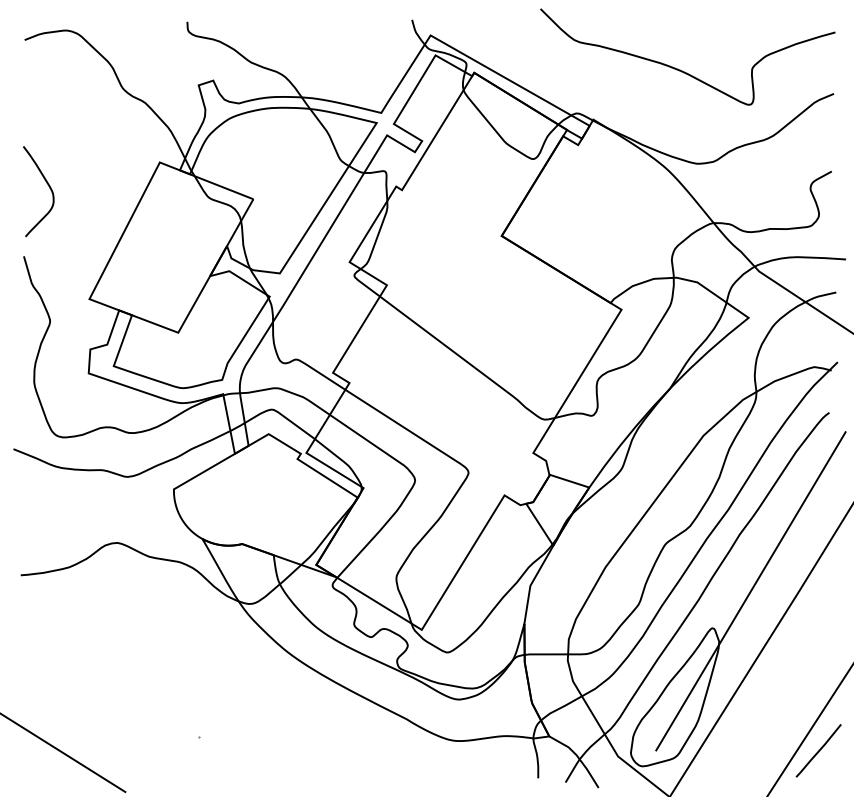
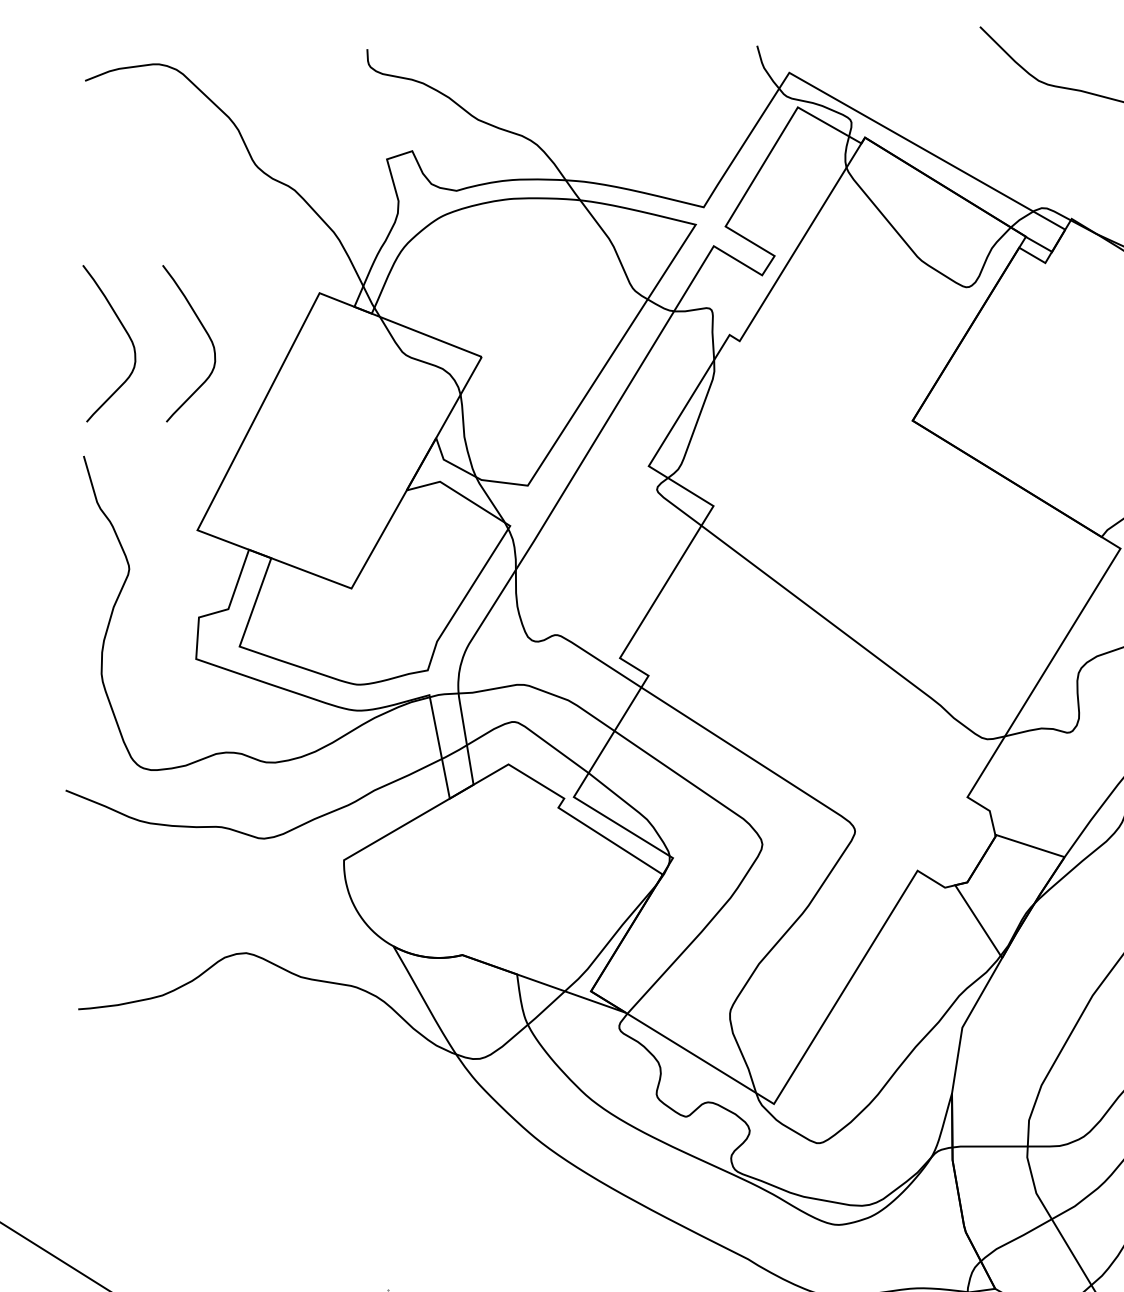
curve: (94, 186) -> (206, 334), added

